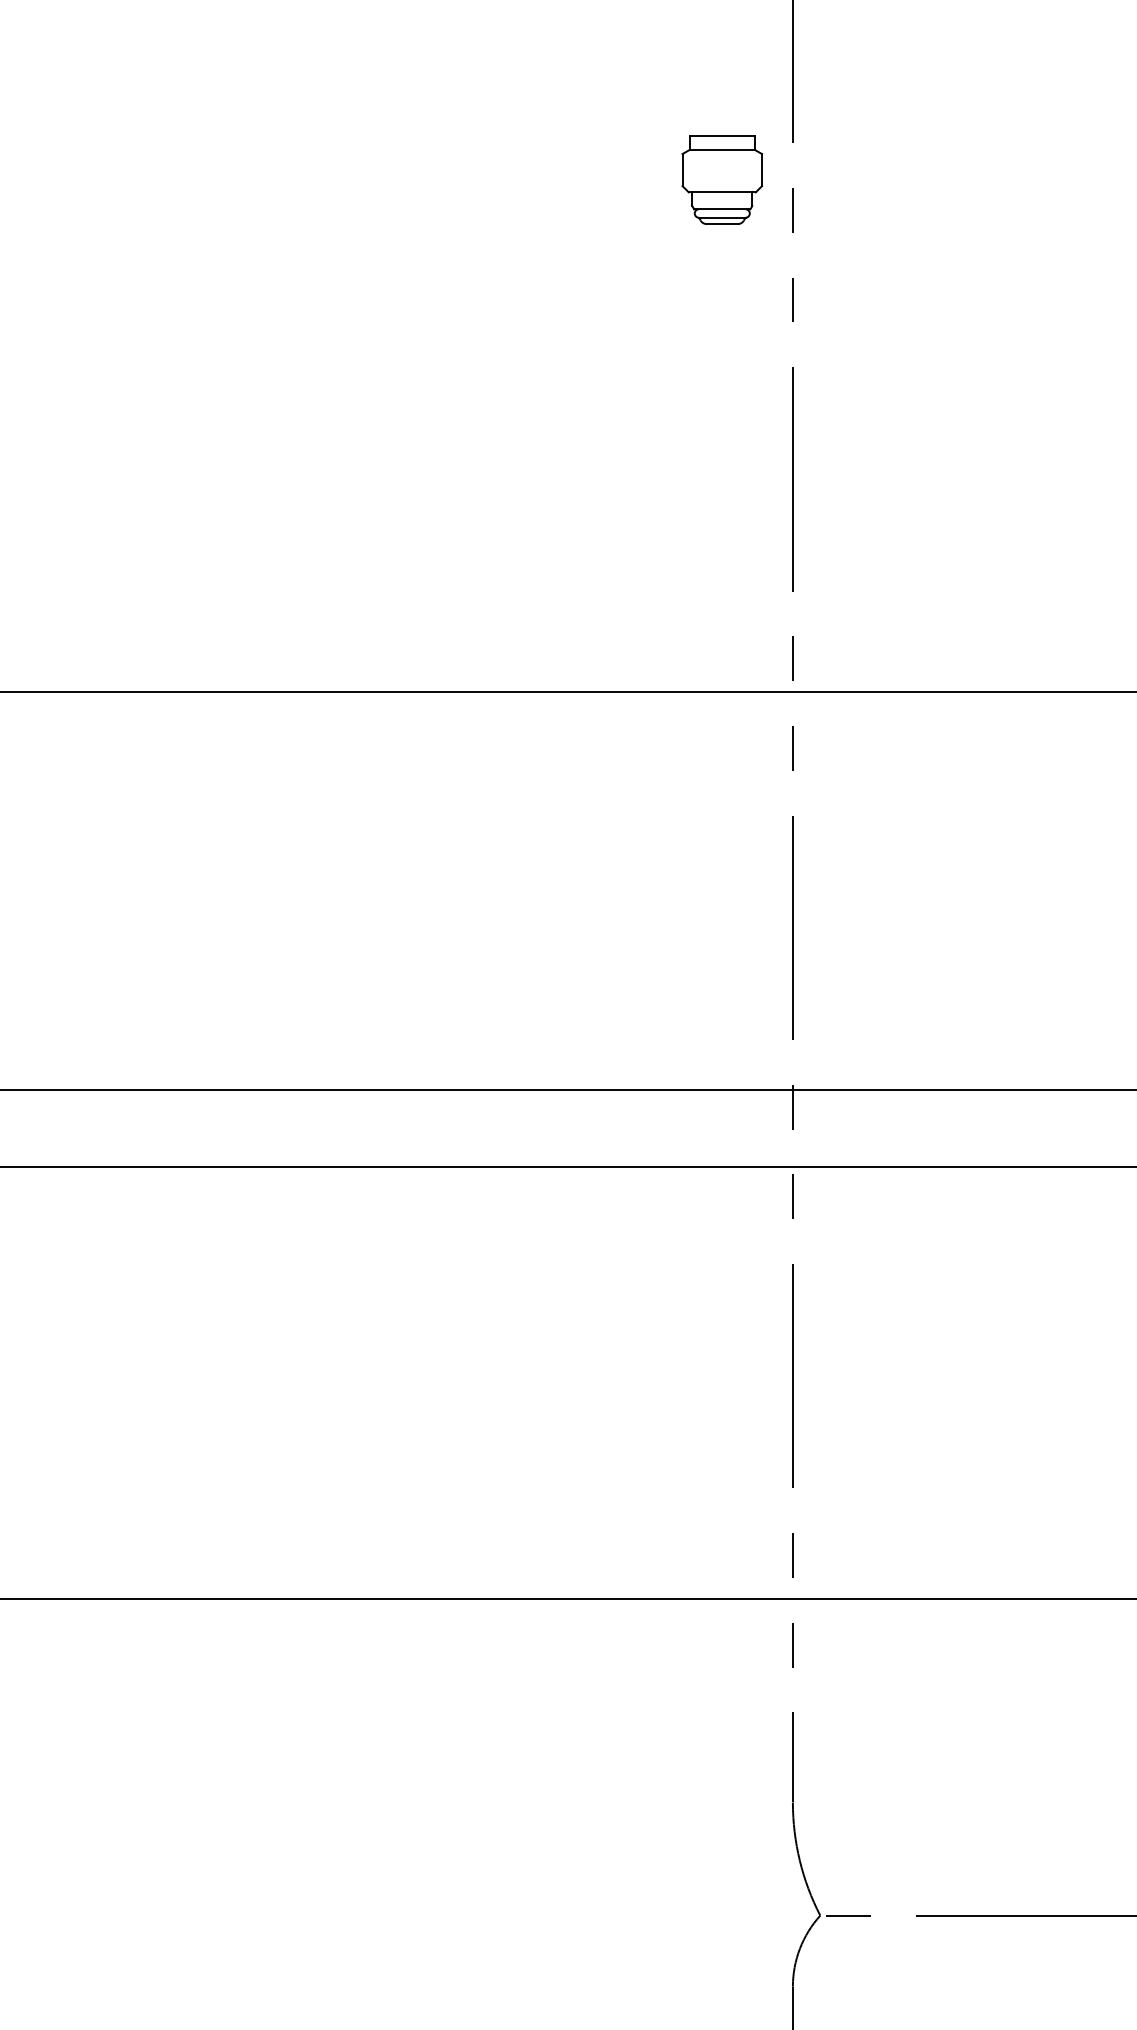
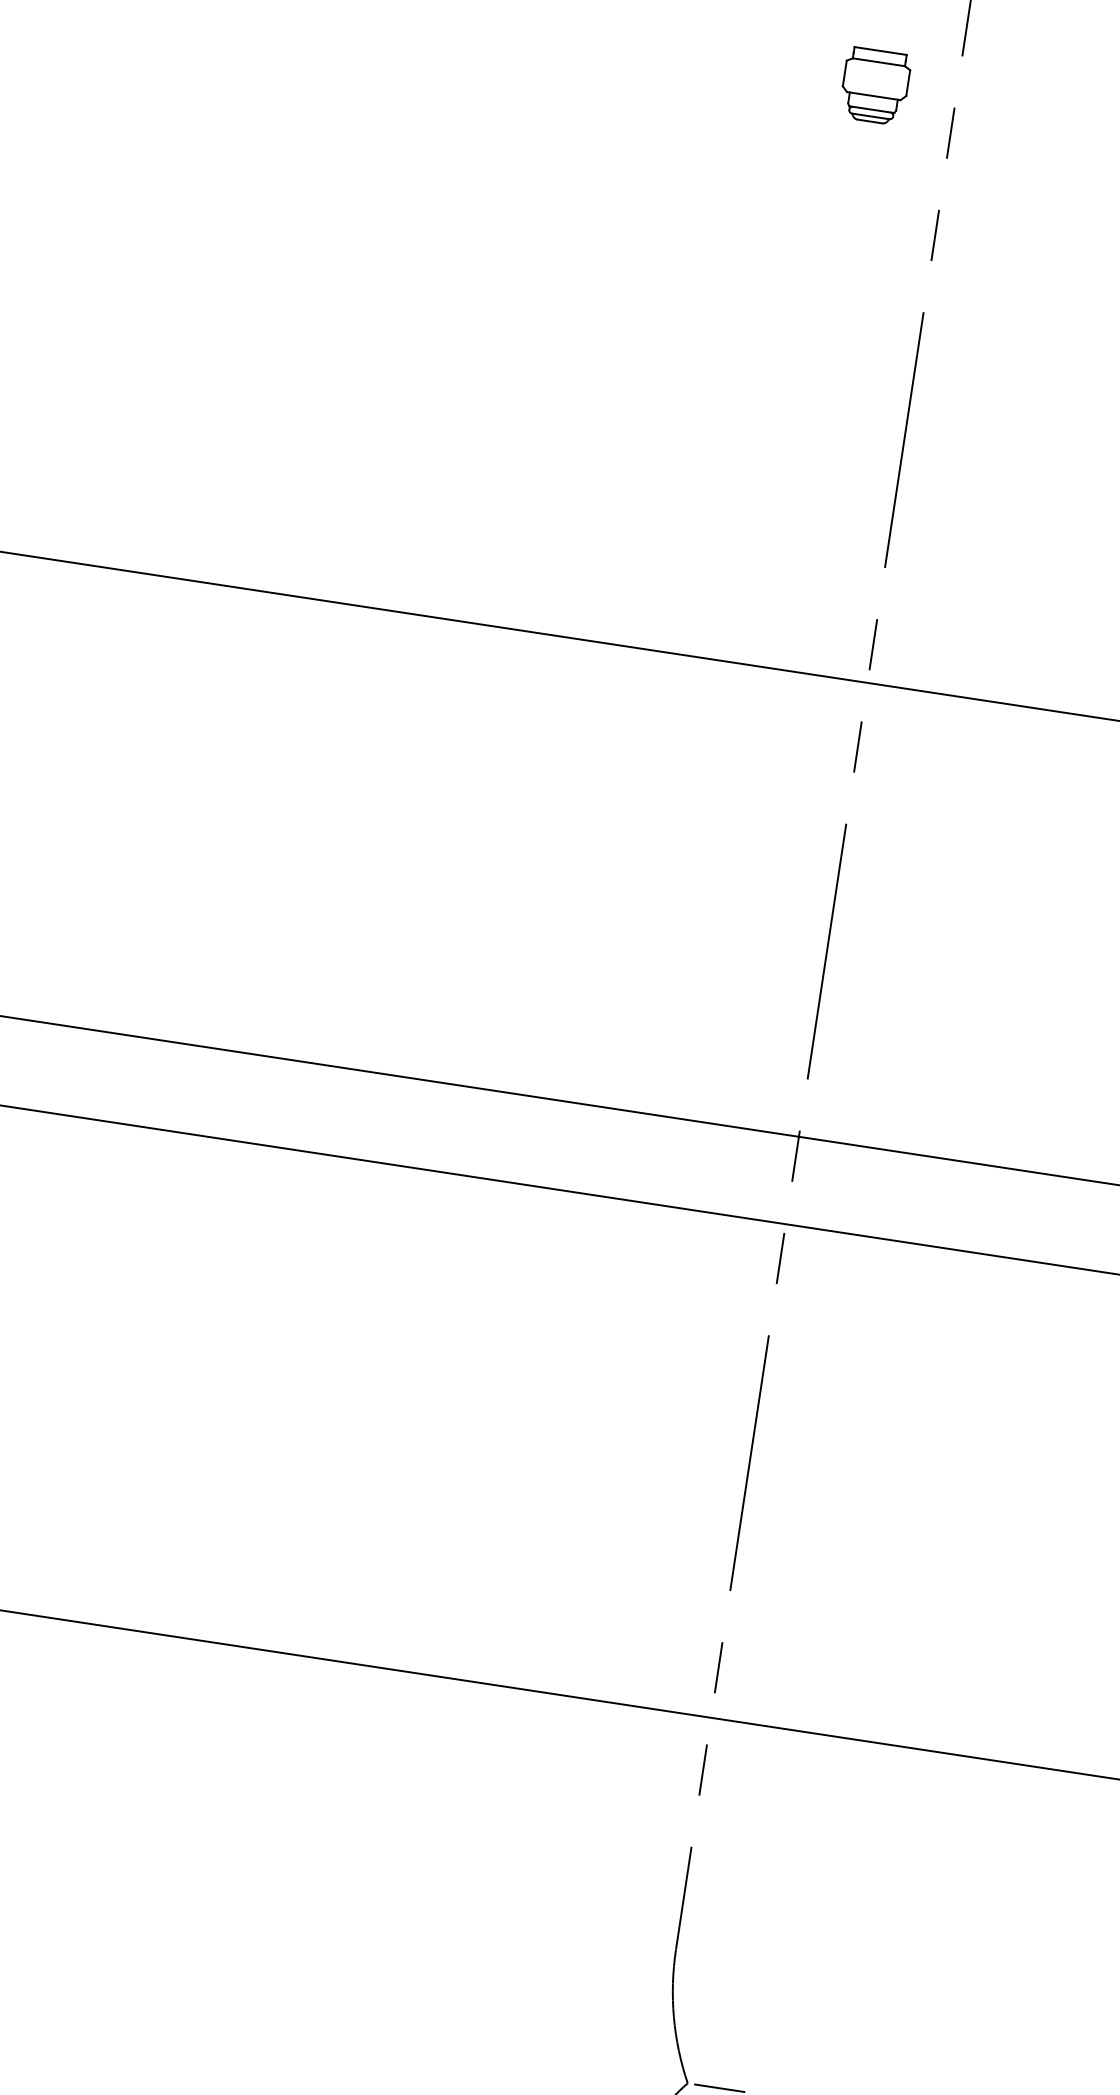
part: (721, 179) -> (874, 85), size x0.7

